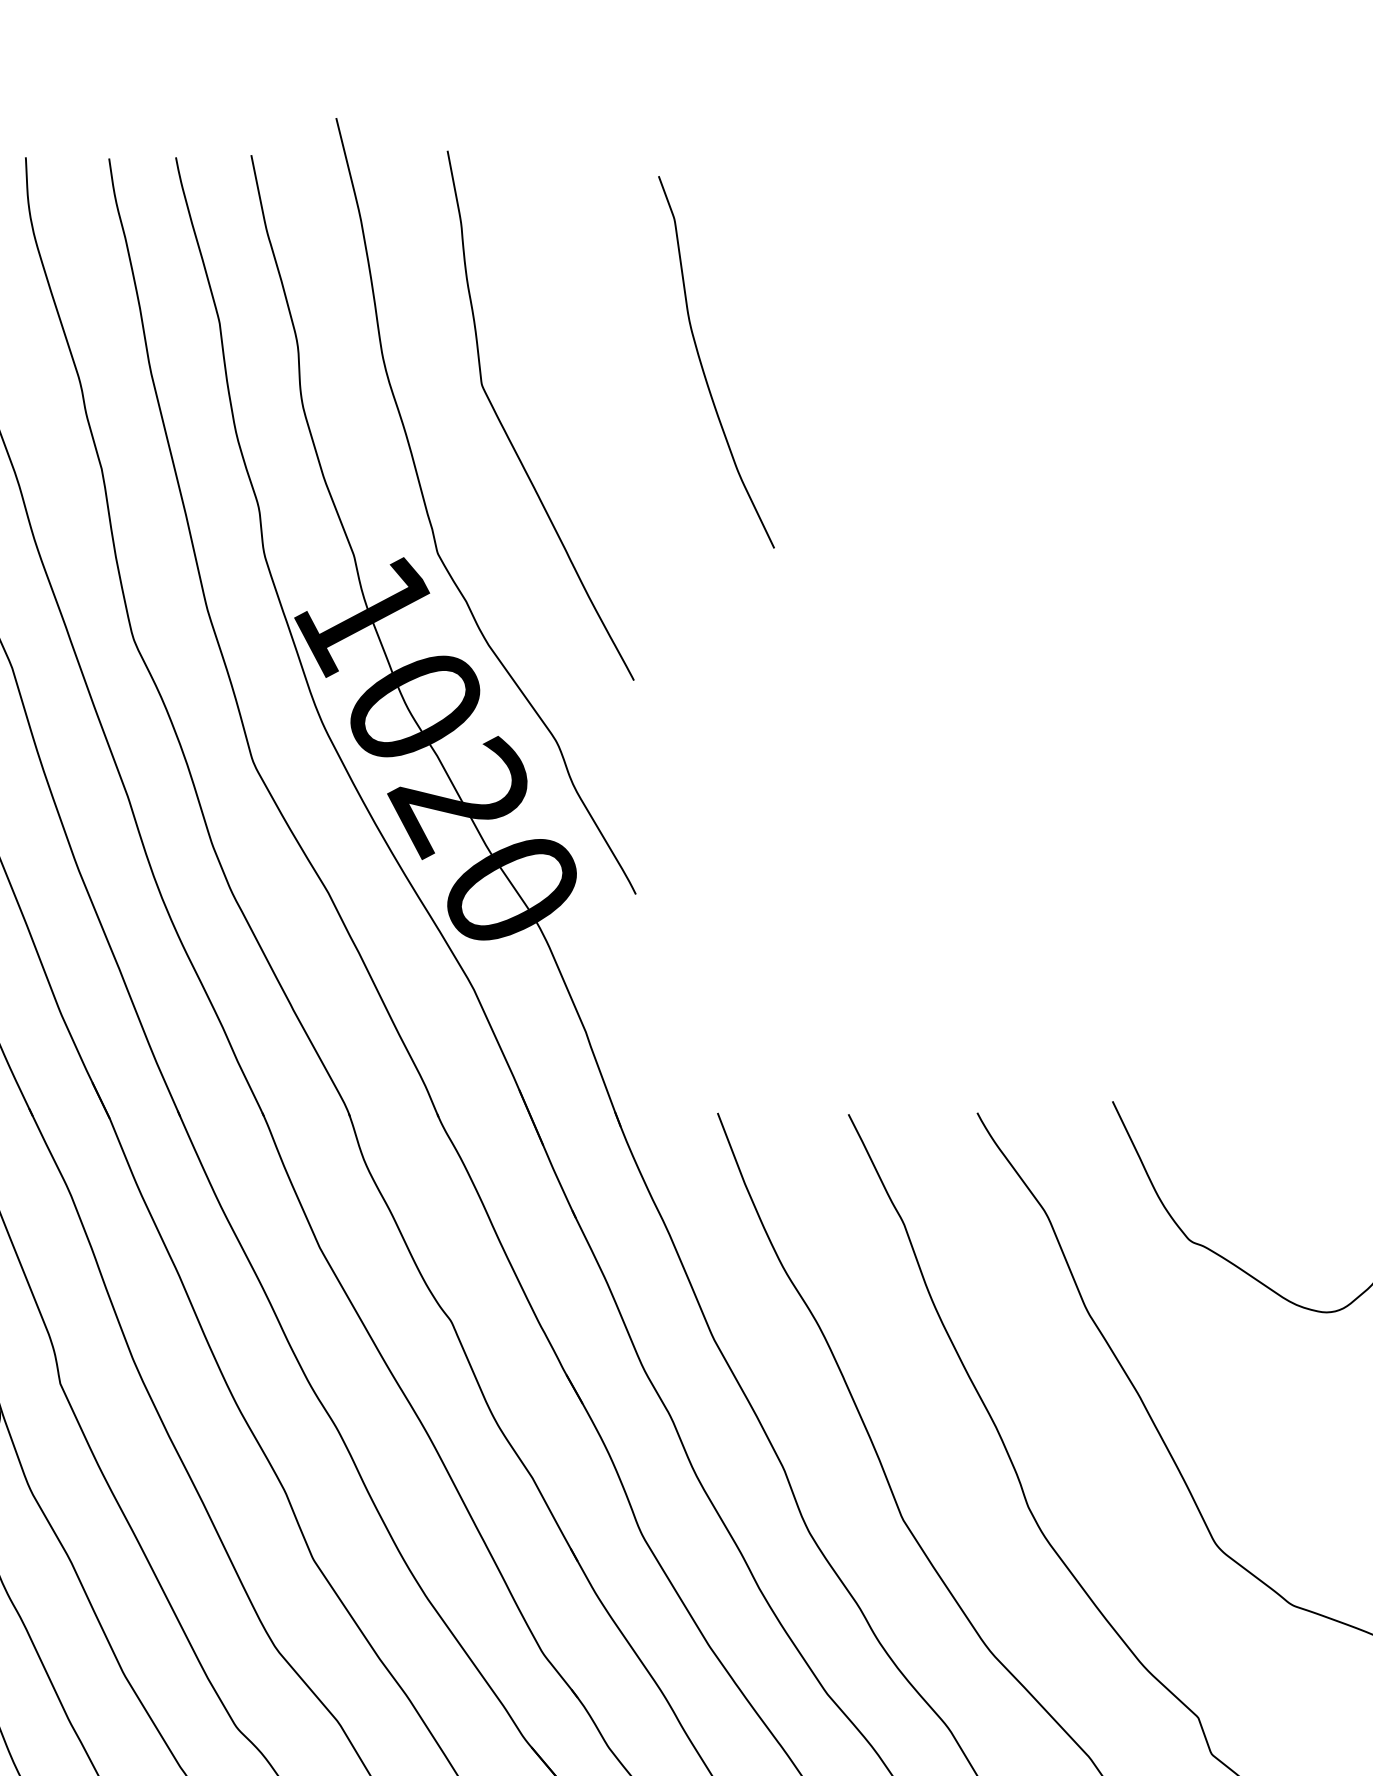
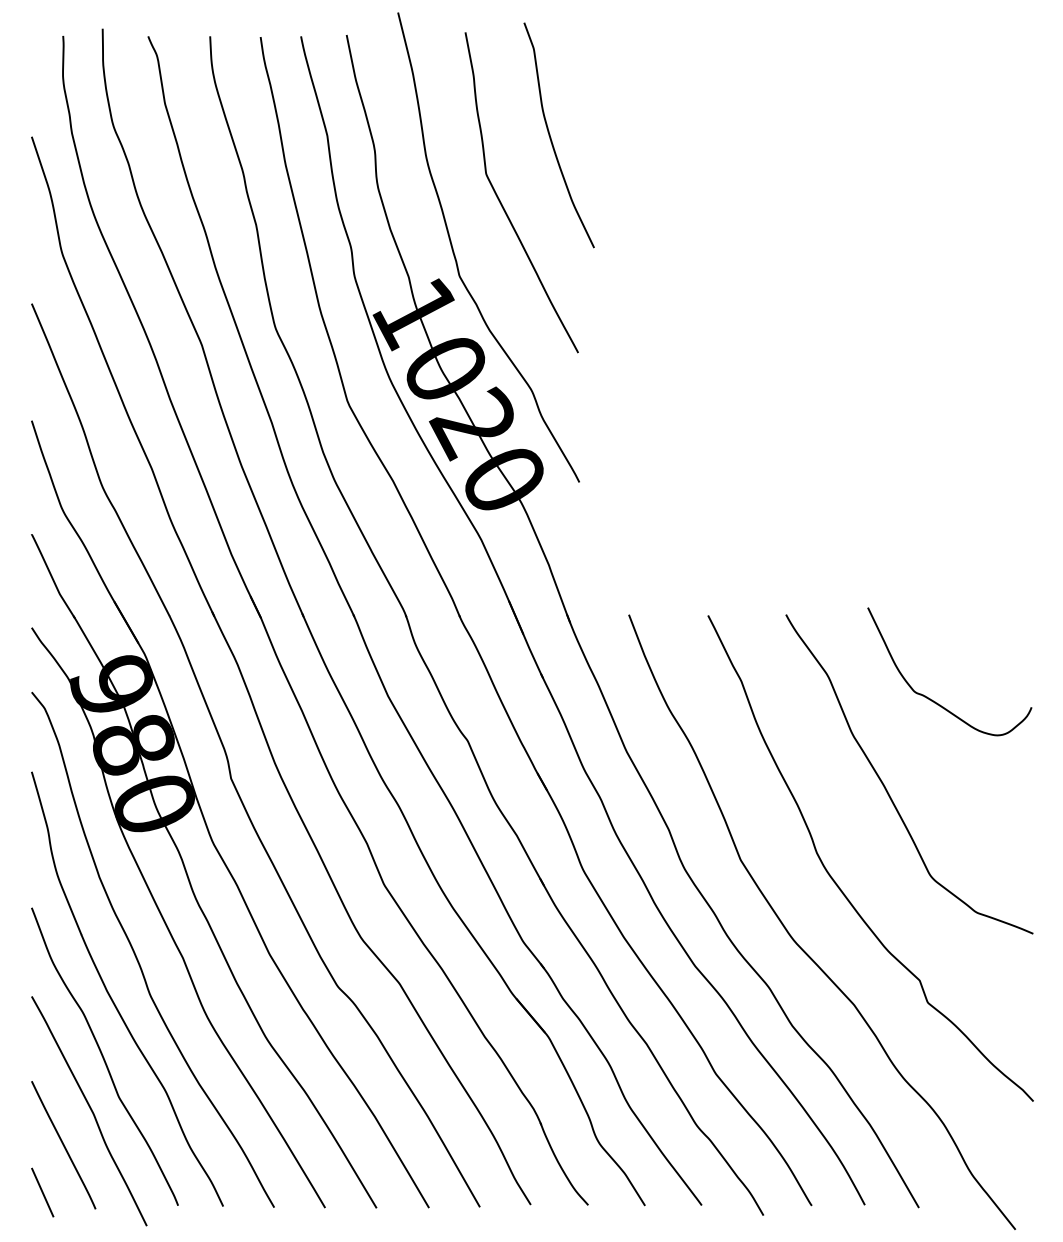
curve: (703, 365) -> (551, 137), moved

